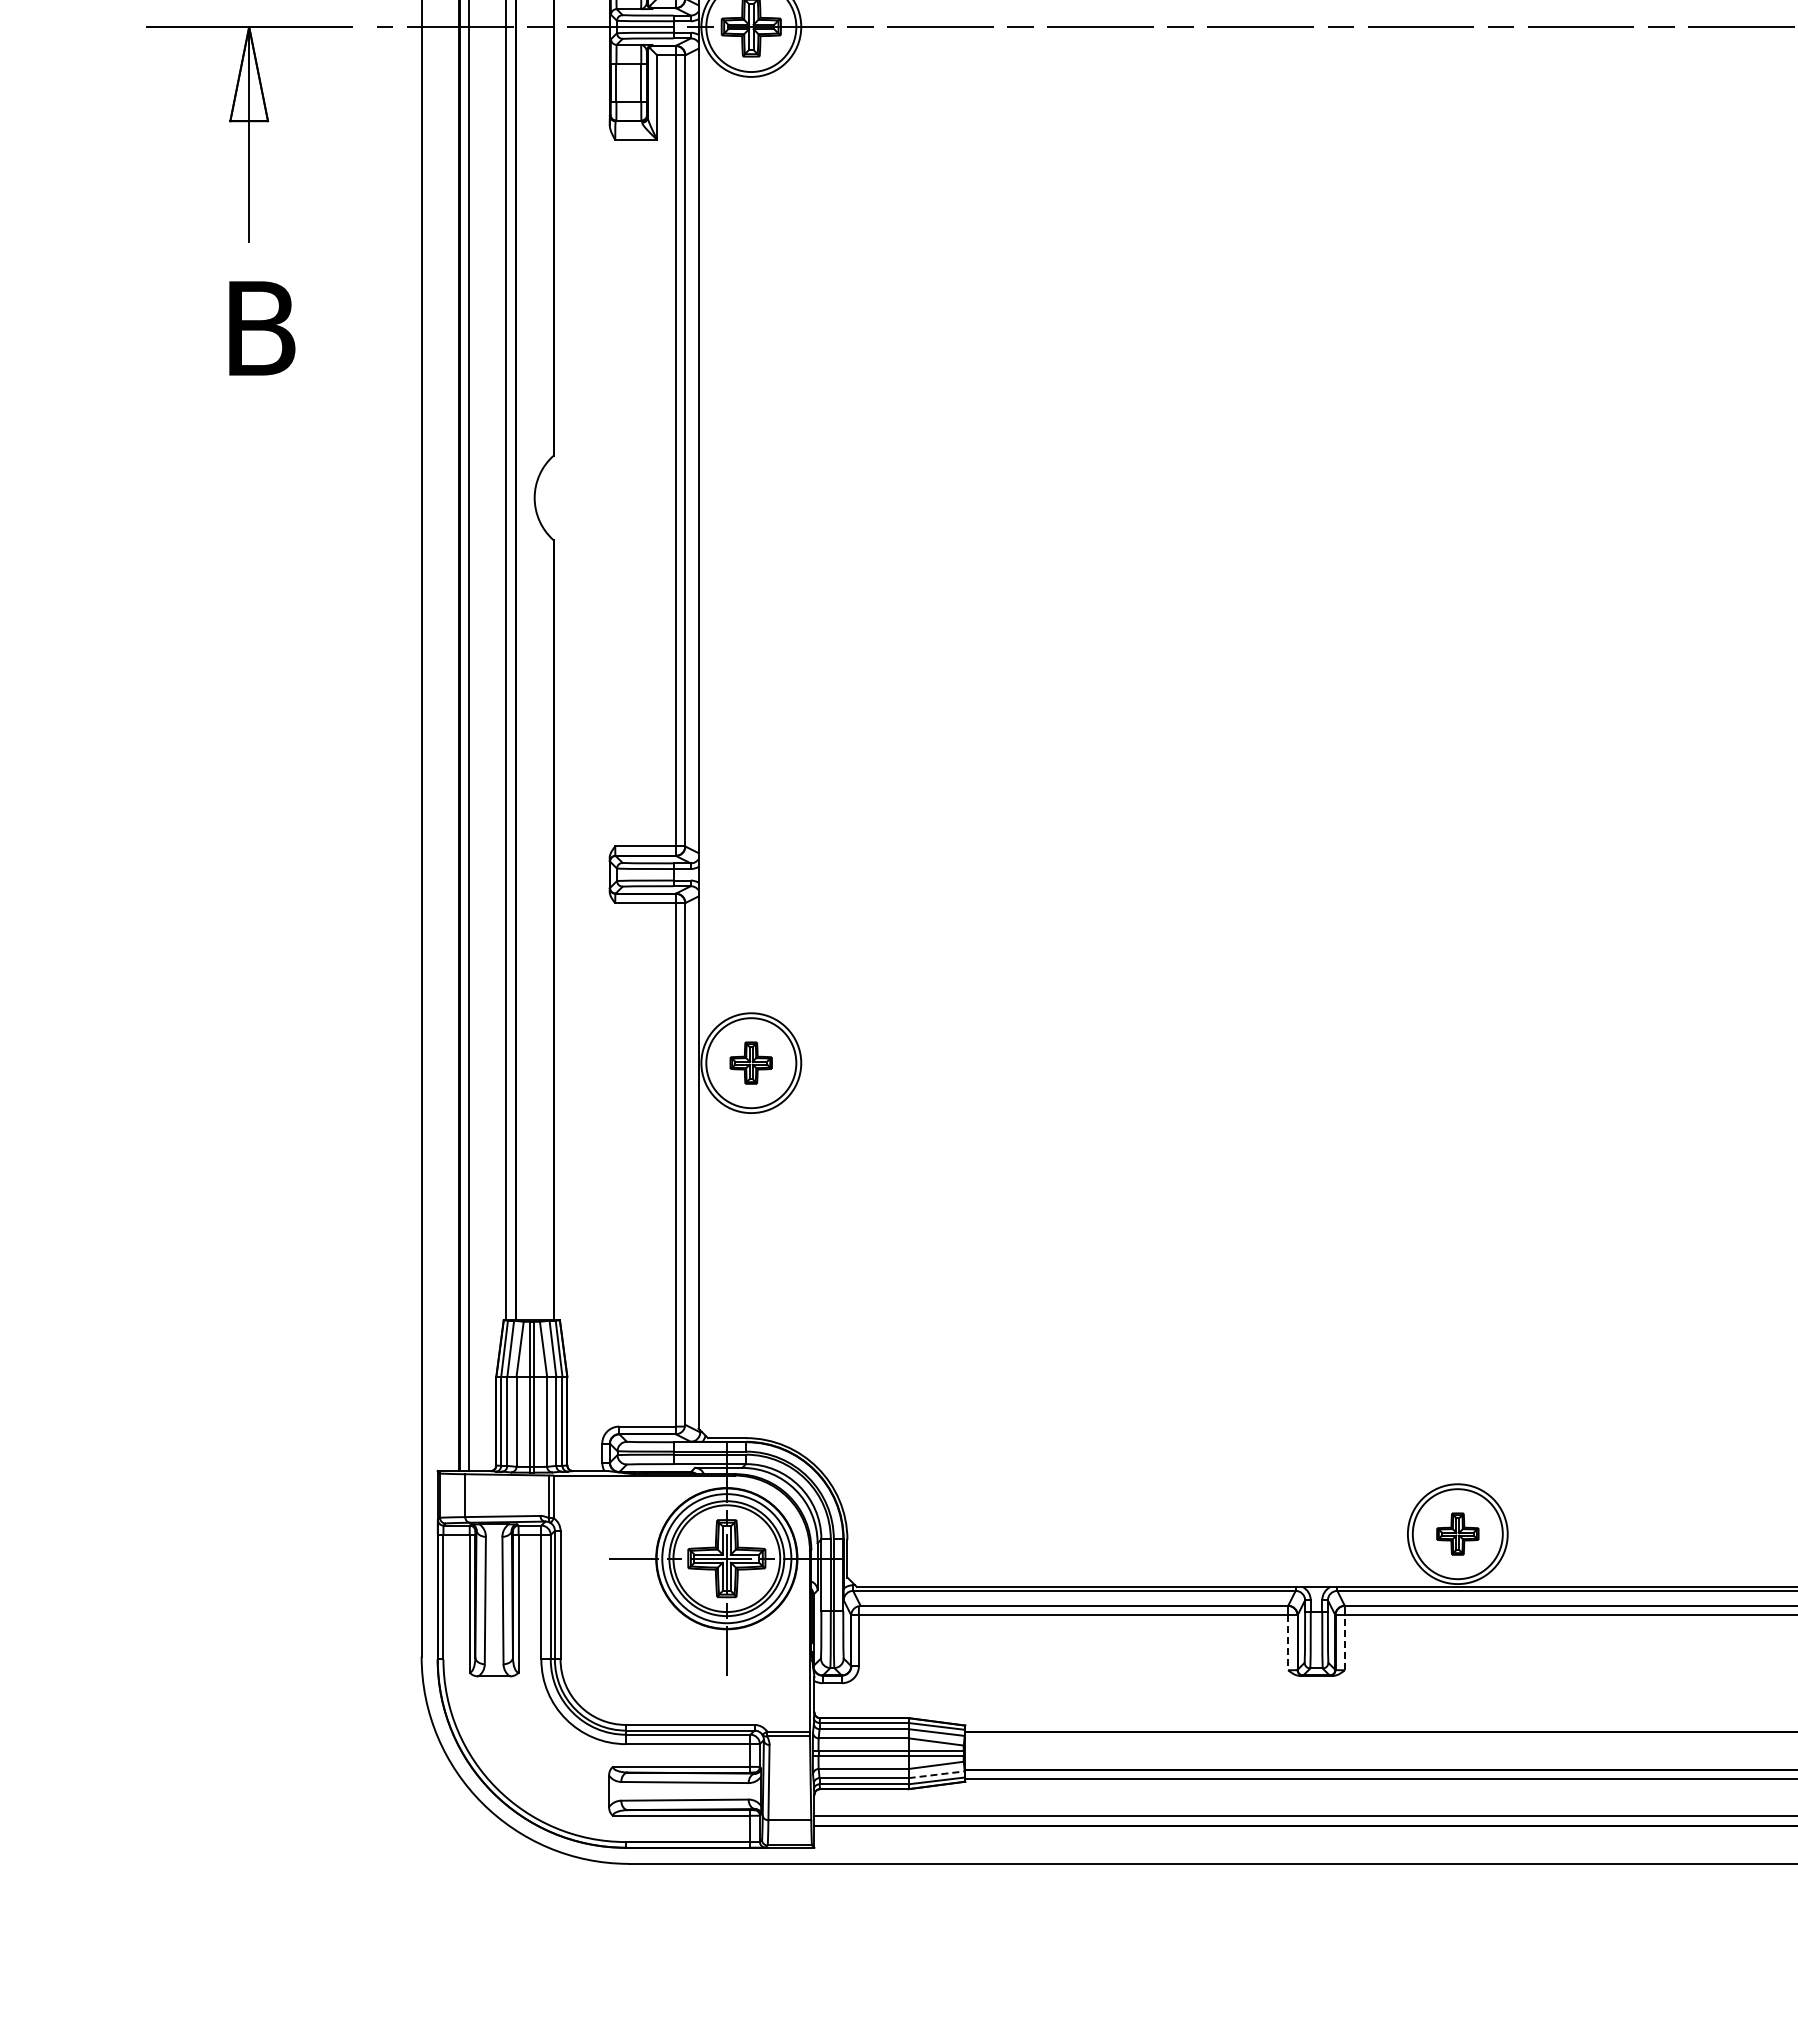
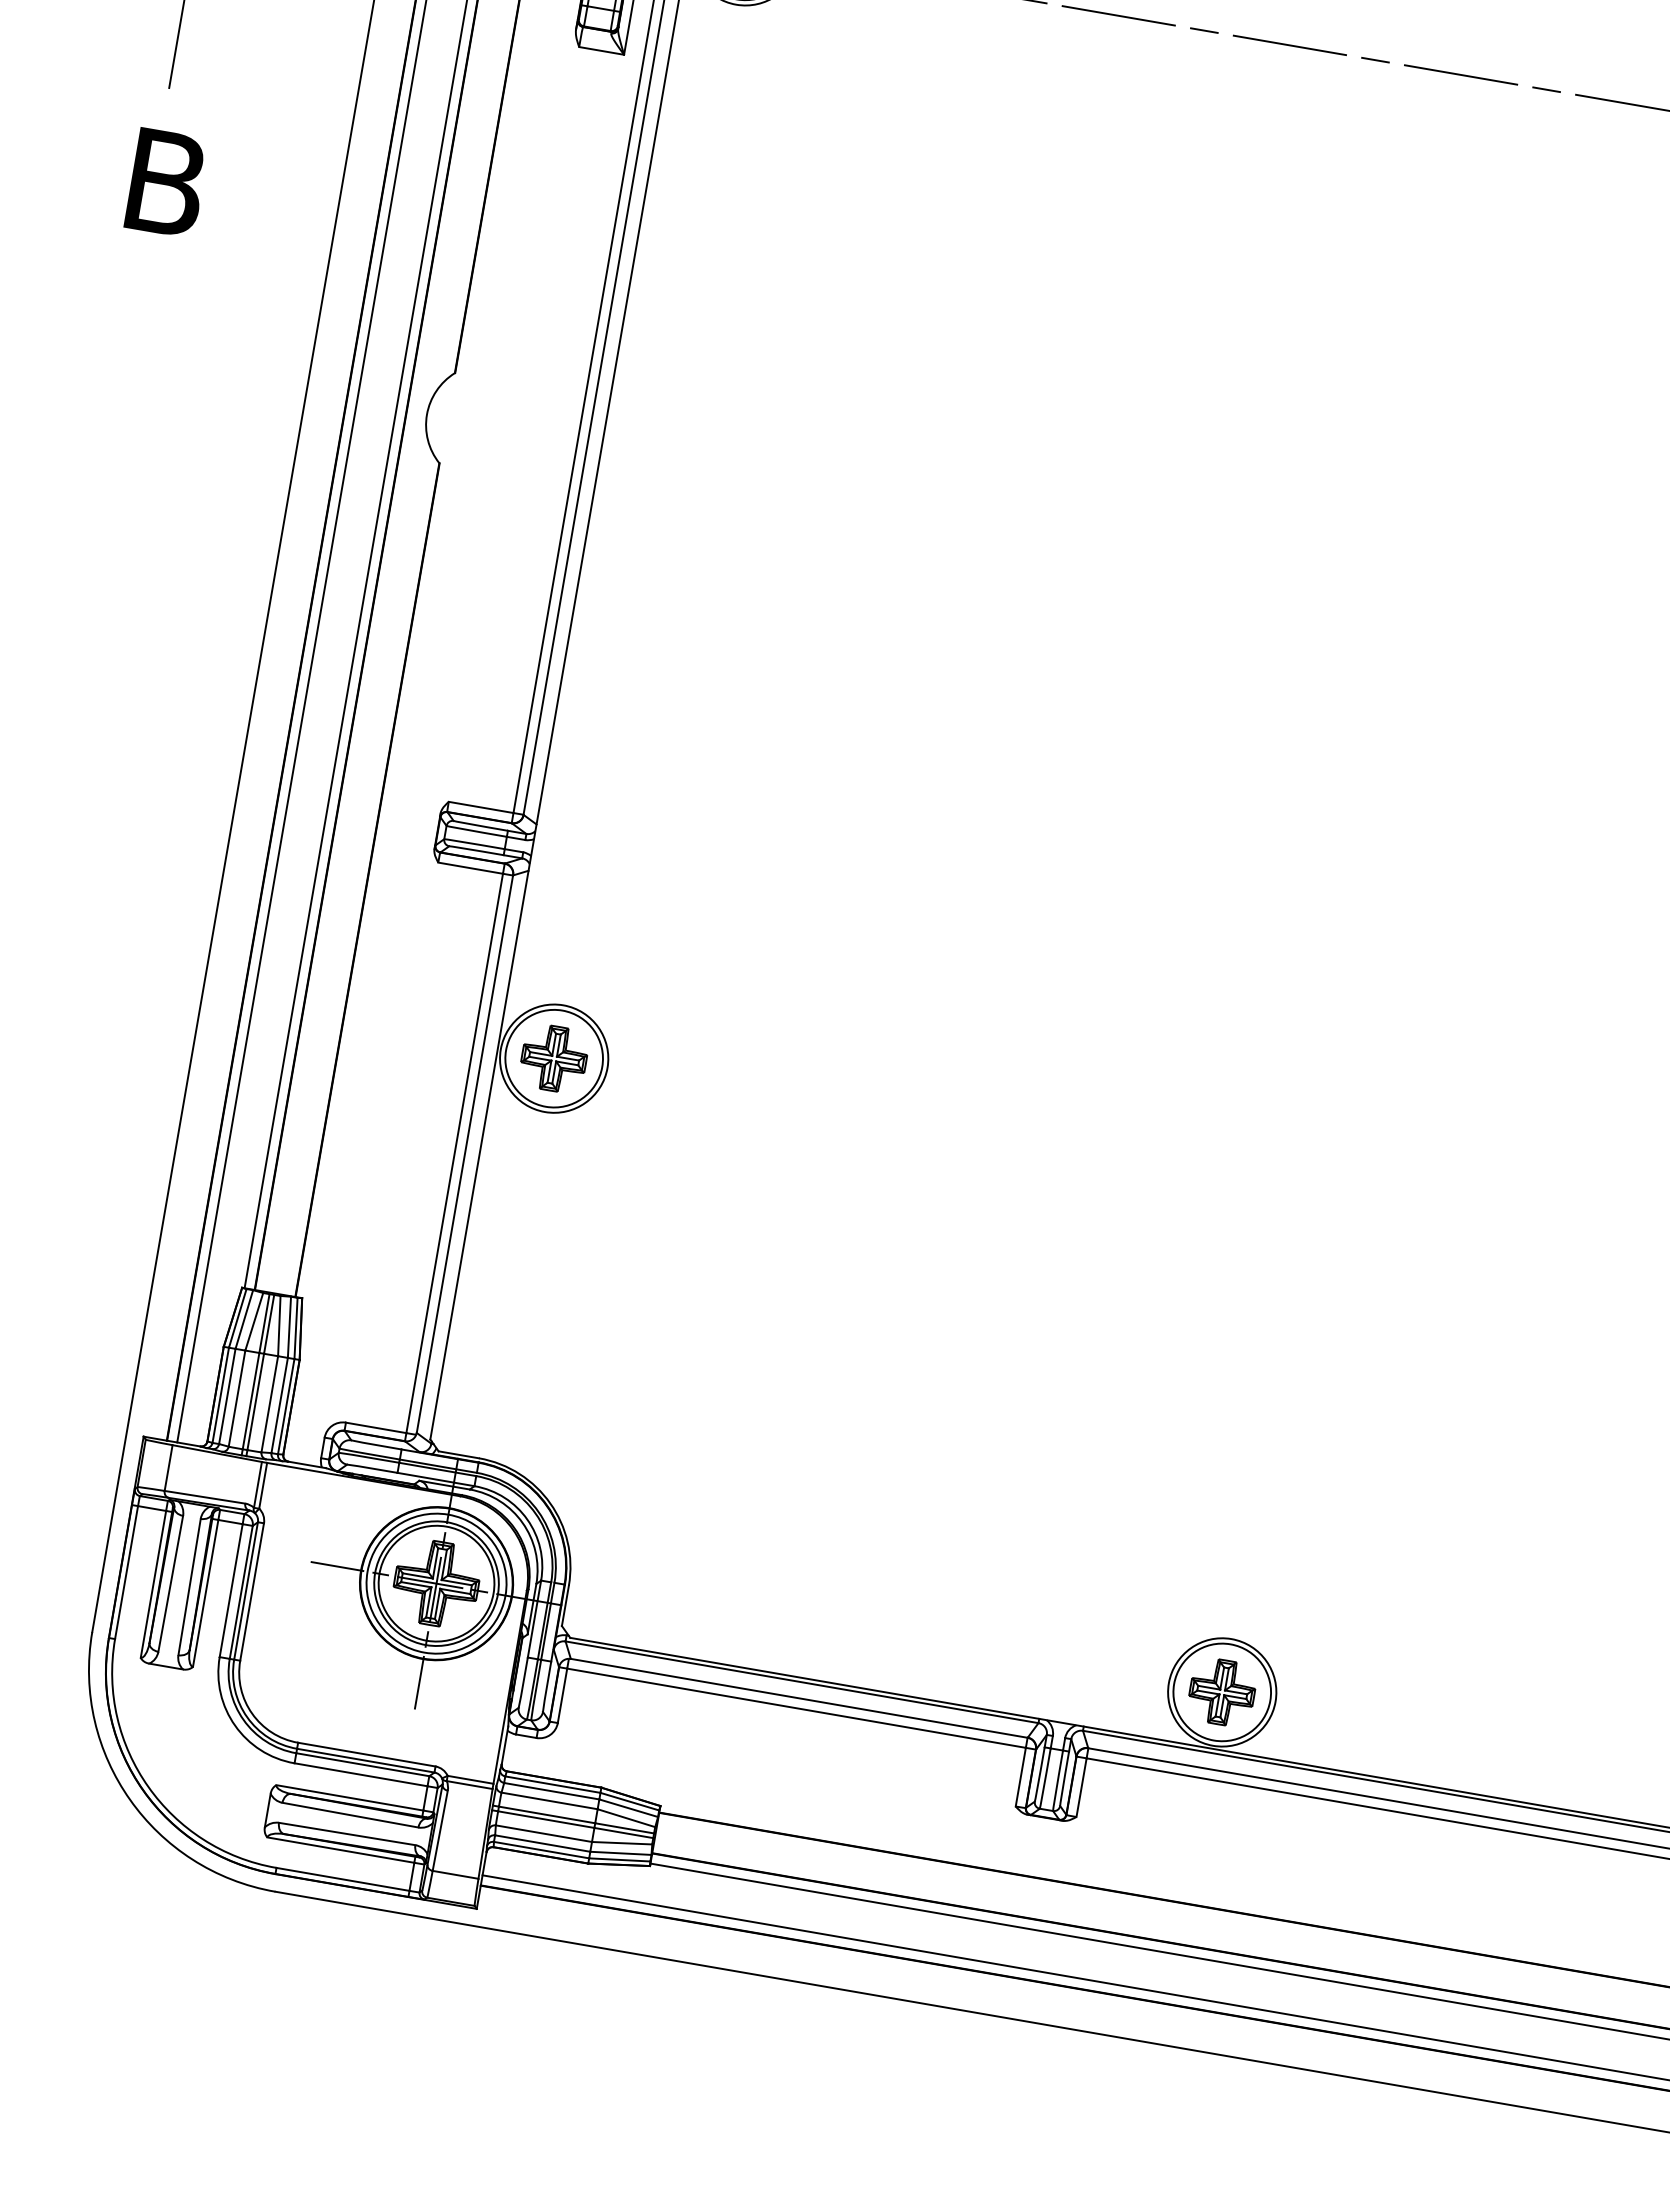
part: (750, 1062) -> (553, 1057), size x1.43
part: (1457, 1533) -> (1222, 1691), size x1.43
line: (1344, 1642) -> (1081, 1787), dashed -> solid
line: (1288, 1643) -> (1021, 1778), dashed -> solid
line: (937, 1774) -> (621, 1853), dashed -> solid

